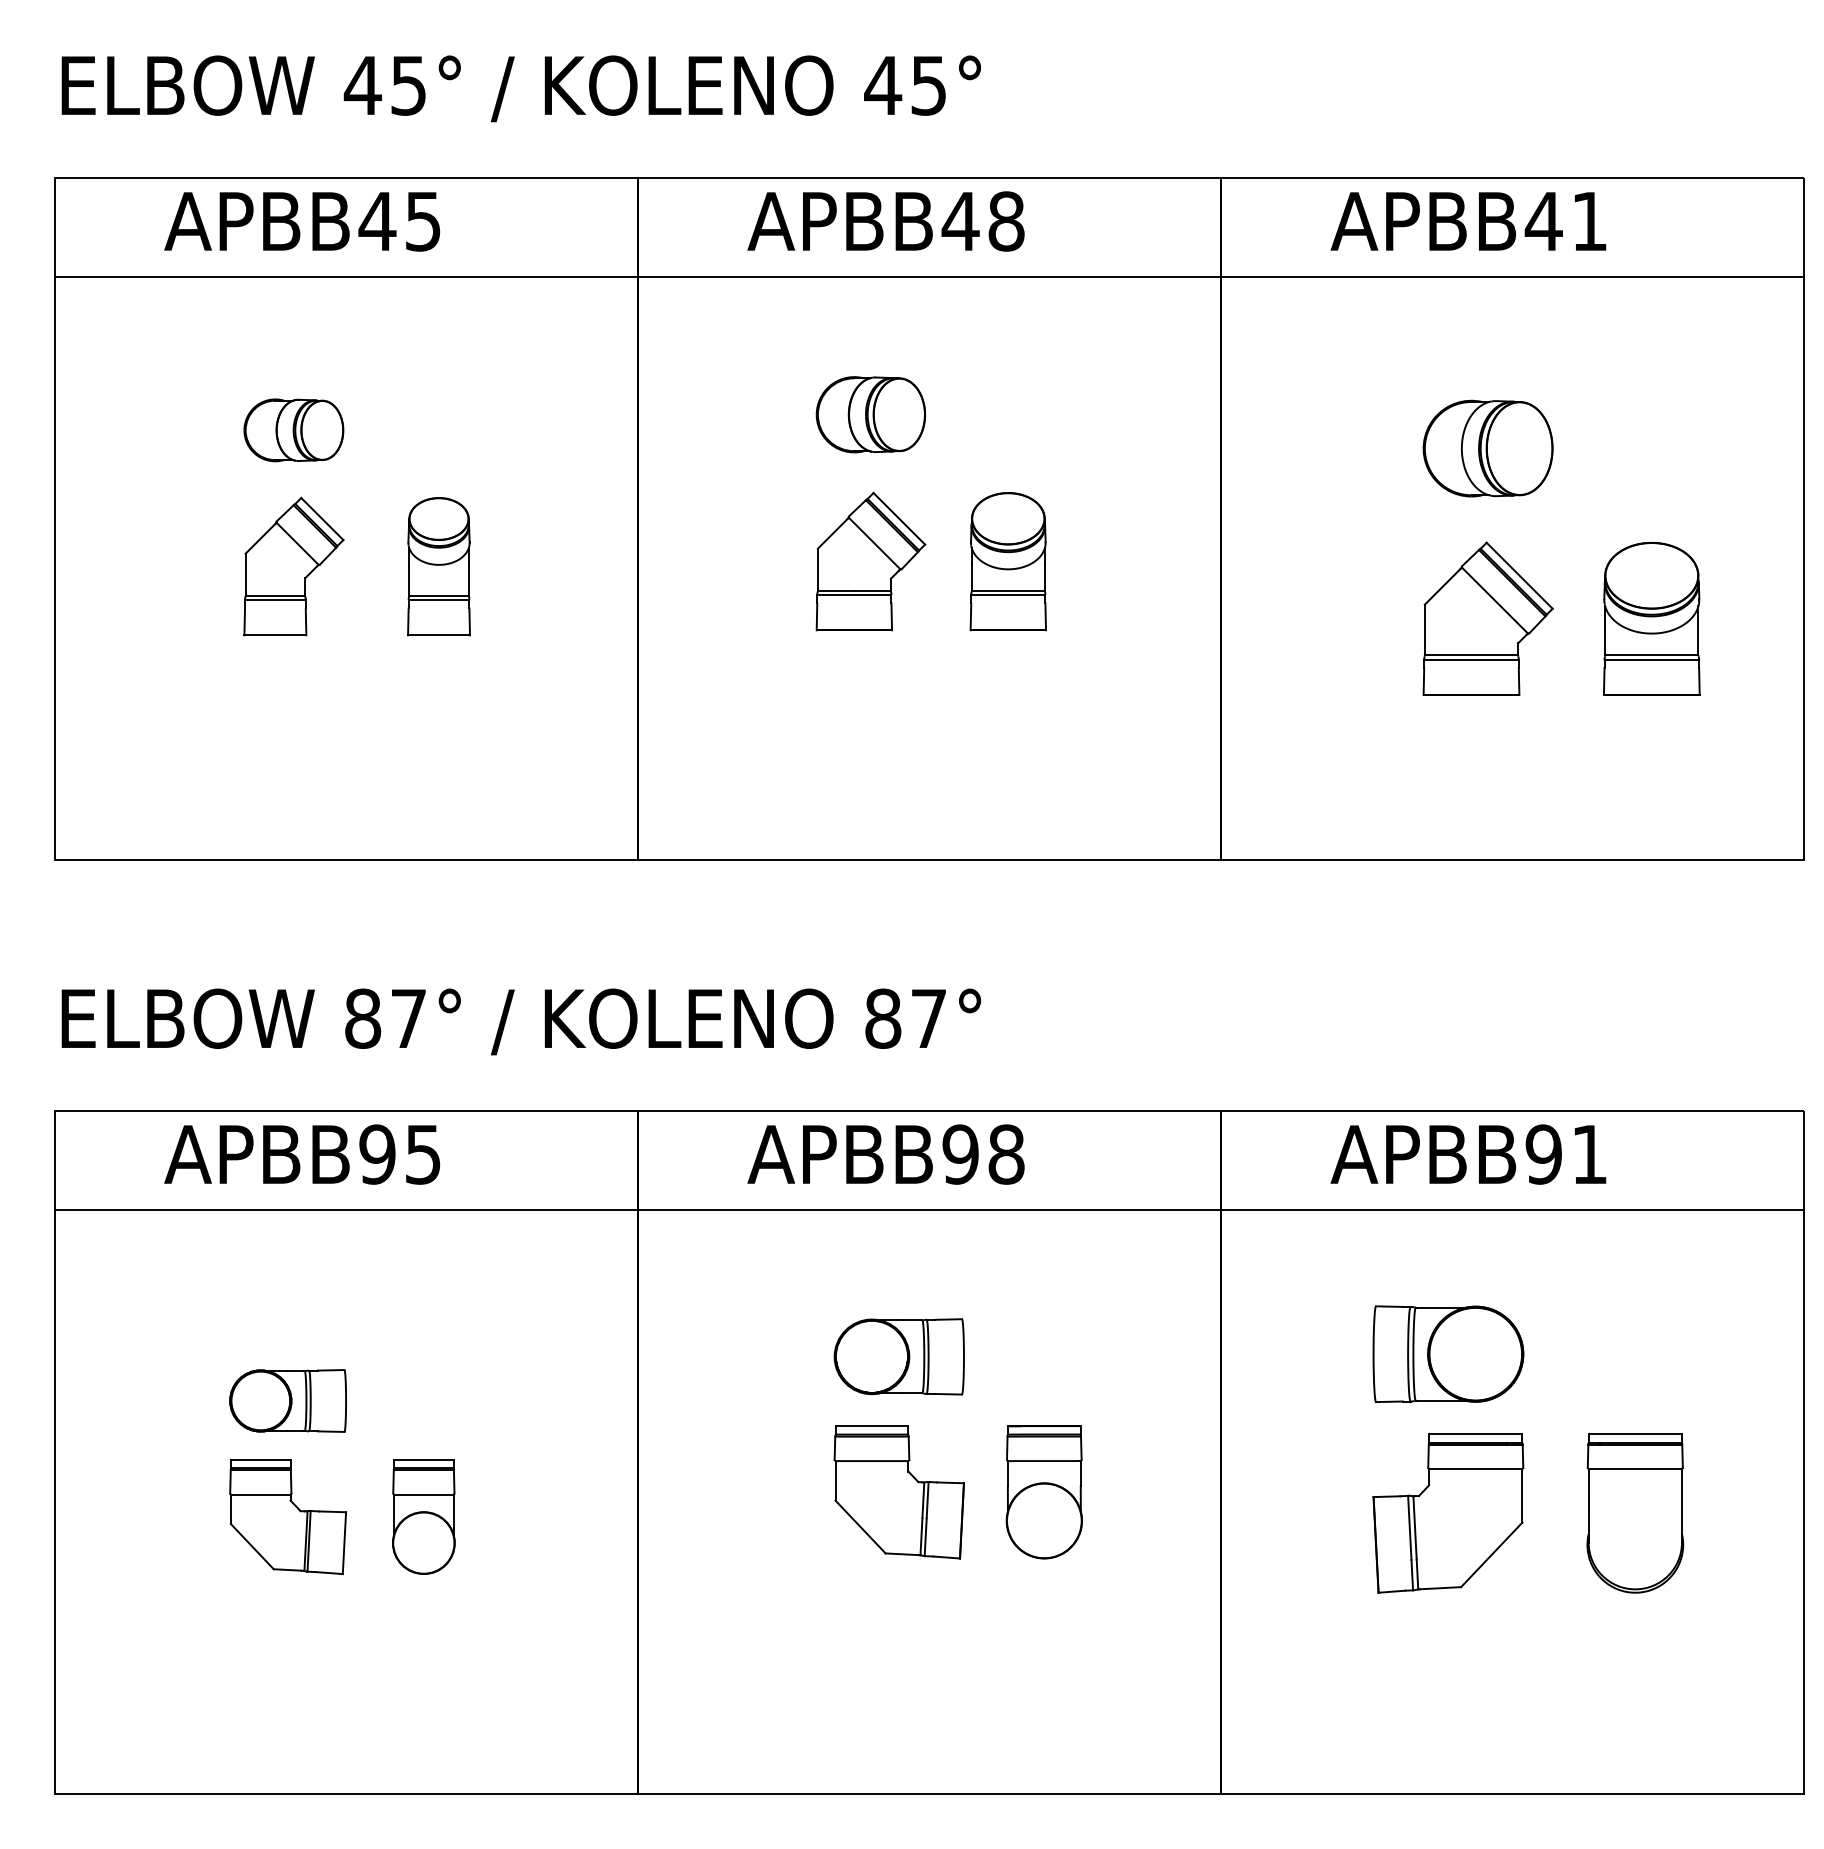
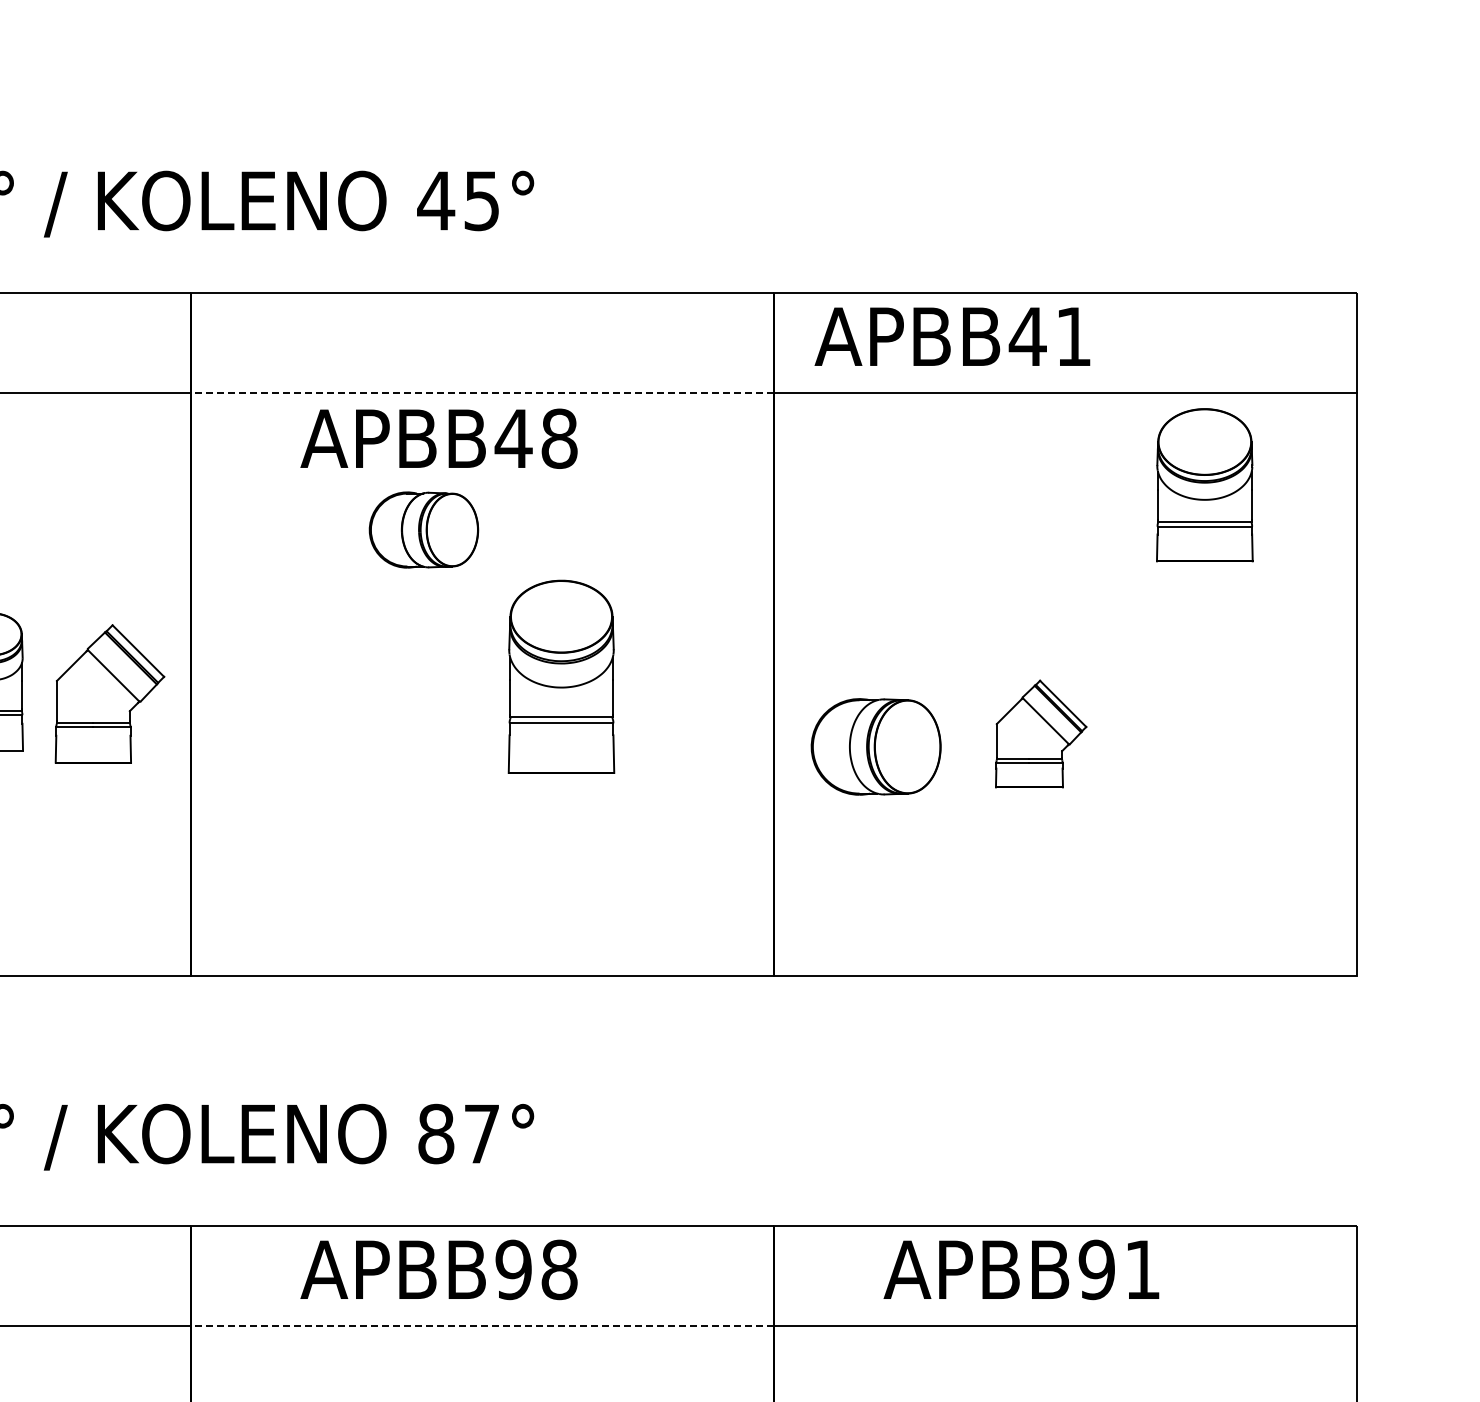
text: (885, 221) -> (438, 438), moved
text: (1468, 221) -> (952, 336), moved
line: (929, 277) -> (482, 392), solid -> dashed
part: (1487, 448) -> (875, 746), moved
part: (870, 561) -> (109, 693), moved
part: (1007, 561) -> (560, 676), size x1.4
part: (1487, 618) -> (1040, 733), size x0.7
part: (1651, 618) -> (1204, 484), moved
line: (929, 1210) -> (482, 1325), solid -> dashed

